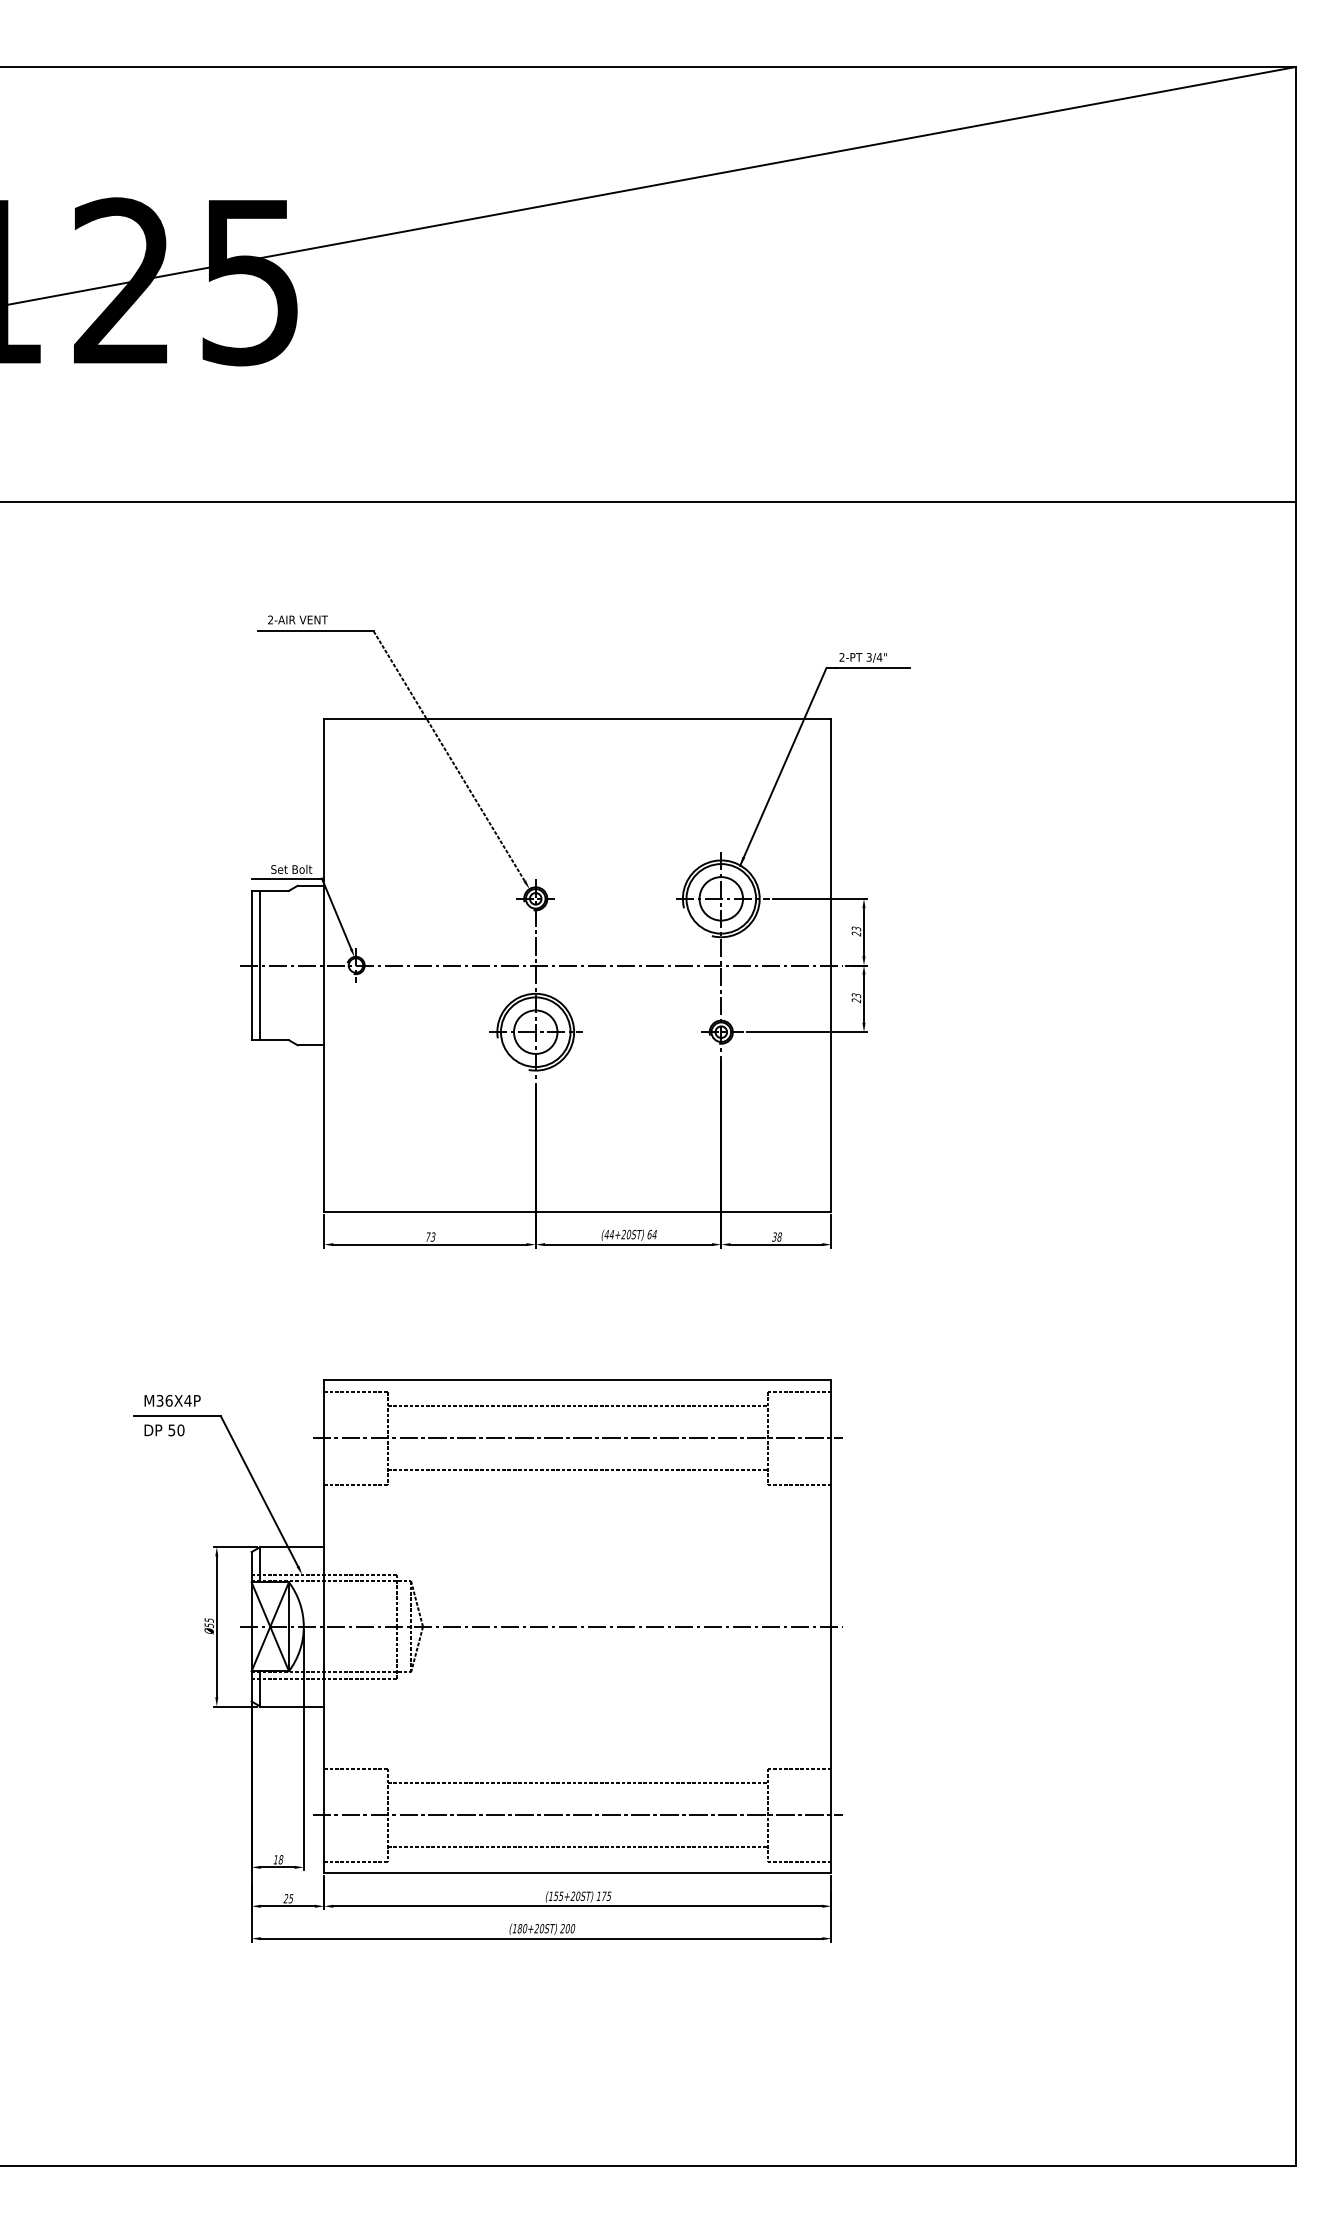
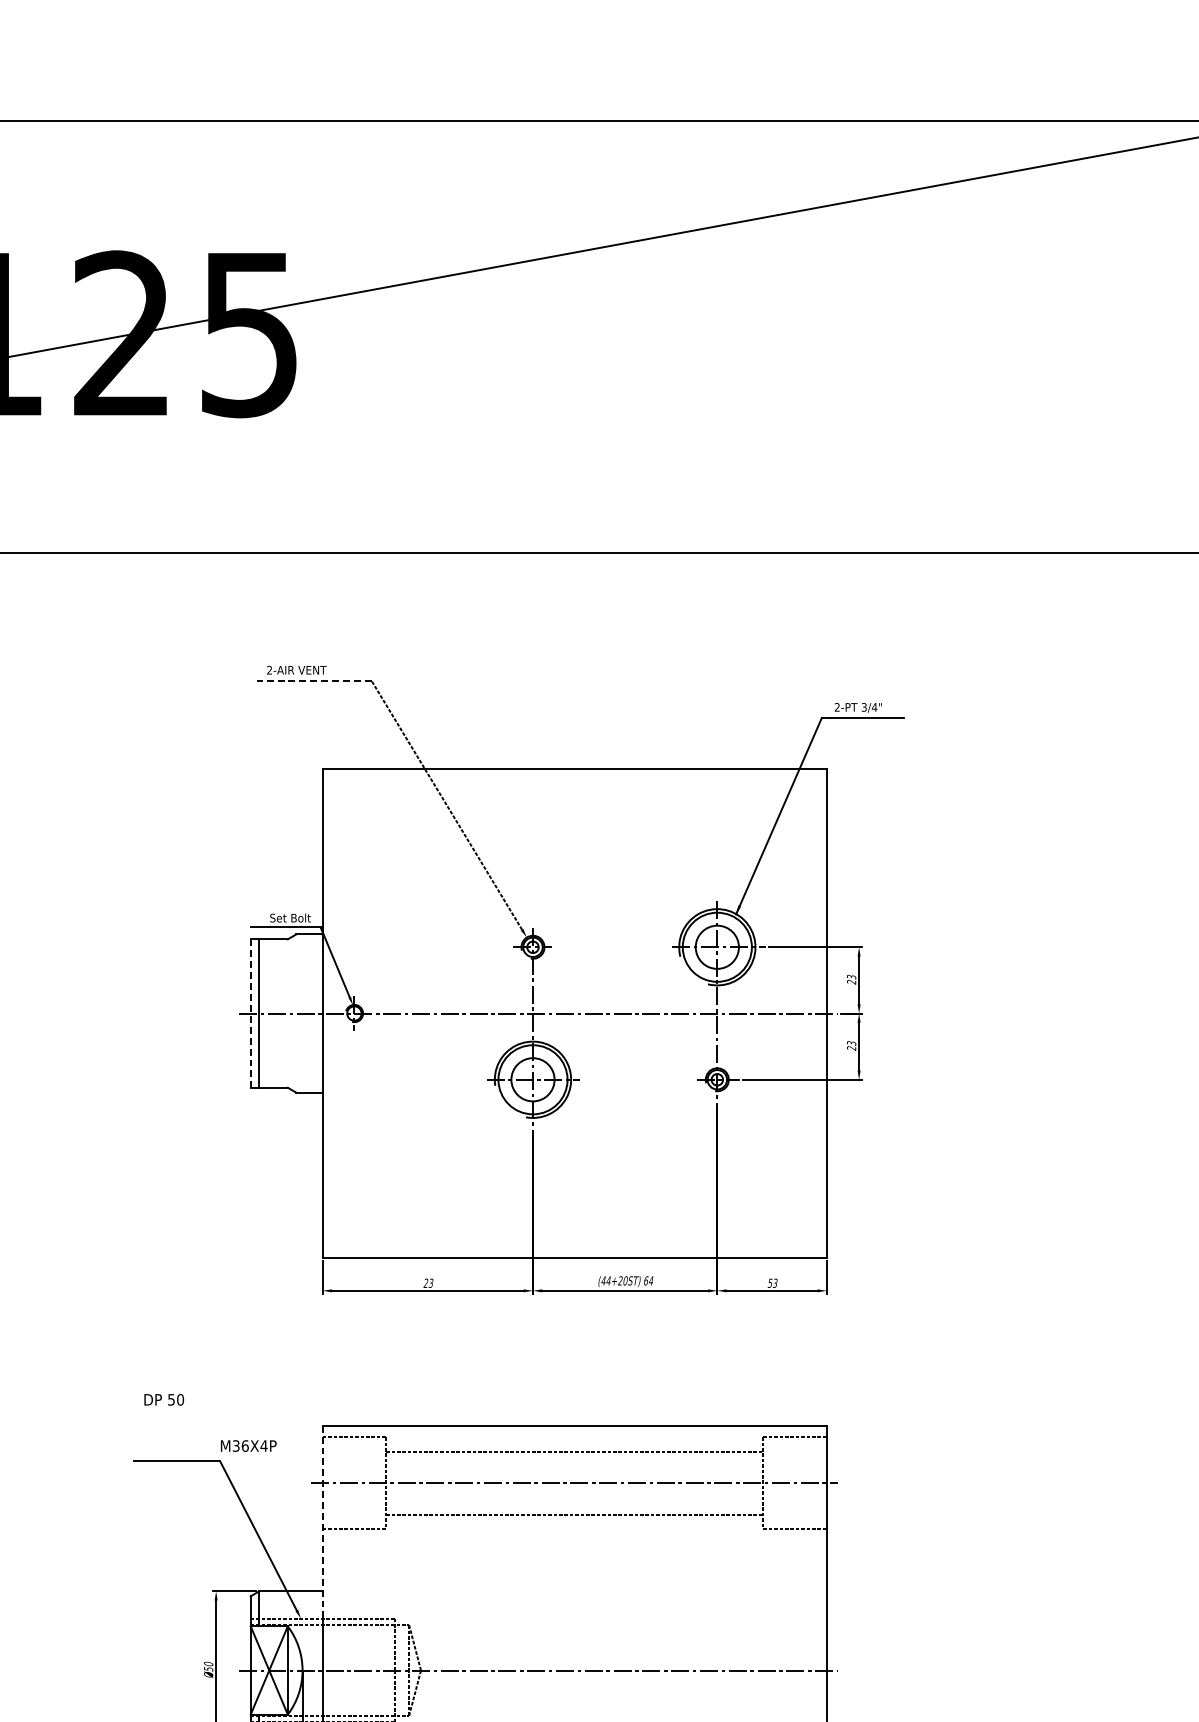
line: (315, 631) -> (314, 681), solid -> dashed
line: (251, 965) -> (250, 1013), solid -> dashed
text: (427, 1236) -> (425, 1282), 73 -> 23
text: (777, 1236) -> (773, 1282), 38 -> 53
text: (172, 1400) -> (248, 1445), moved
text: (164, 1430) -> (164, 1399), moved
line: (324, 1477) -> (323, 1522), solid -> dashed
text: (208, 1620) -> (207, 1664), Ø55 -> Ø50

